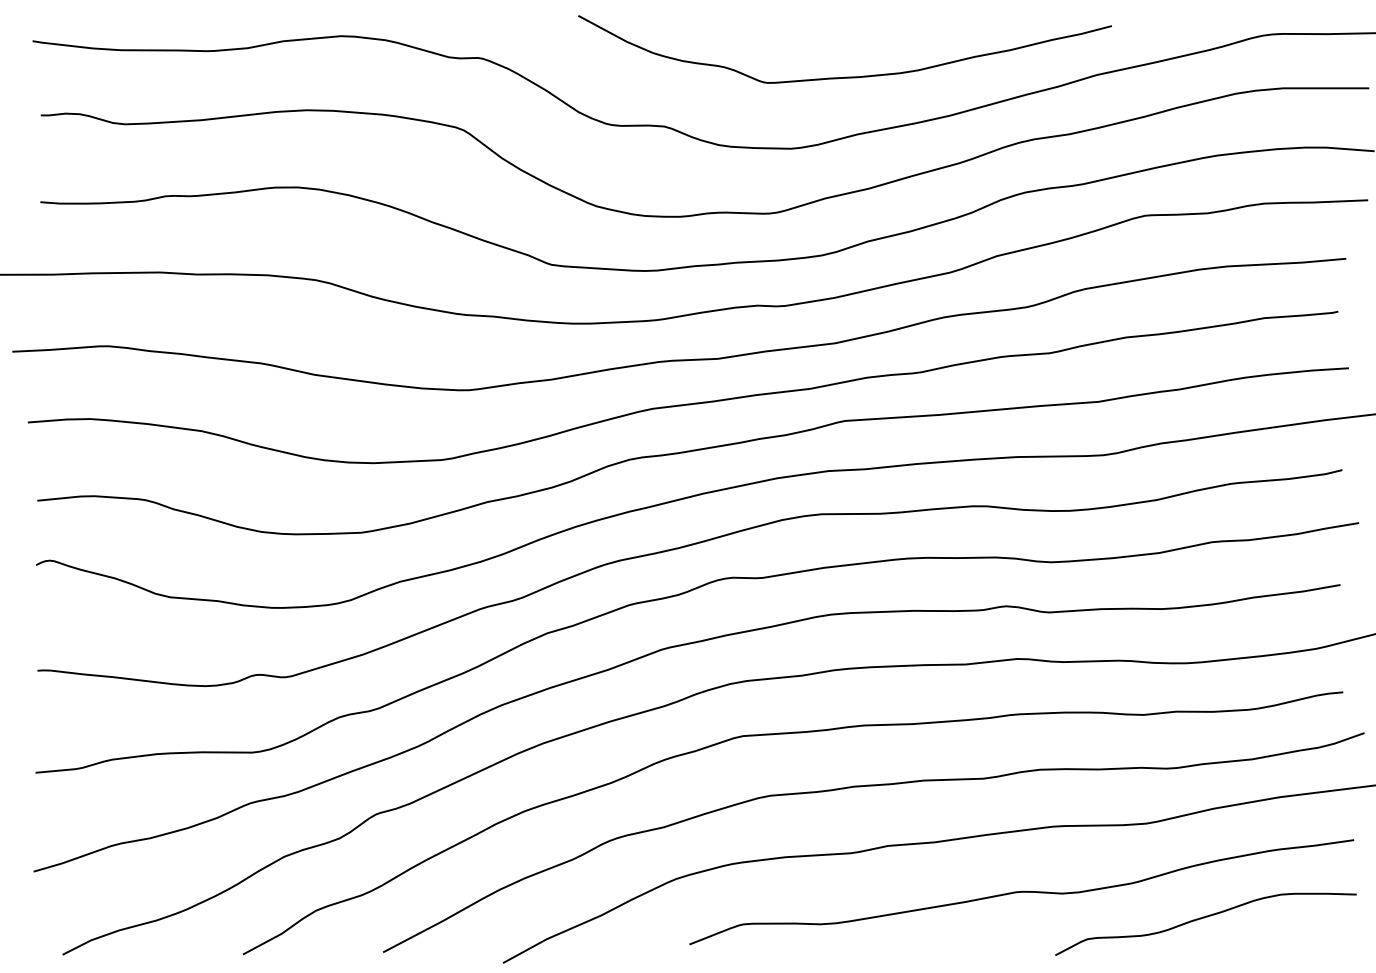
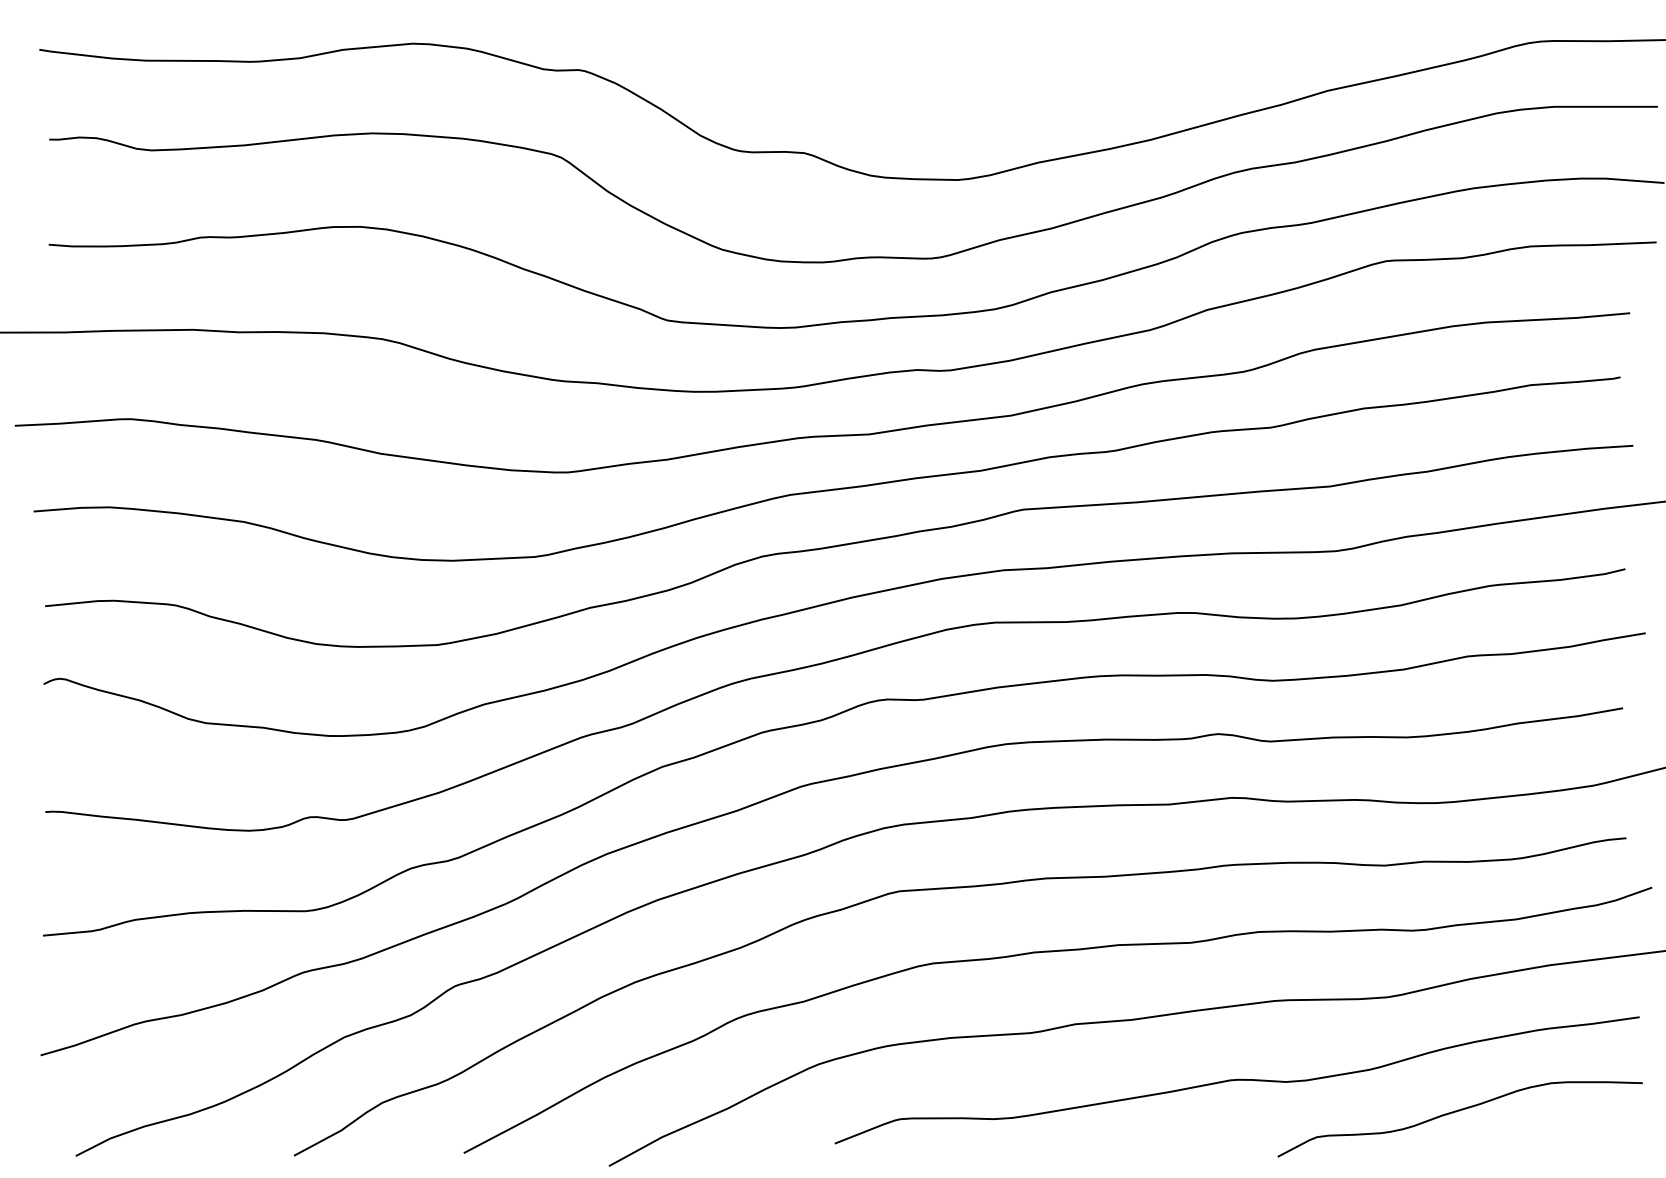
curve: (850, 76) -> (1029, 92), removed

